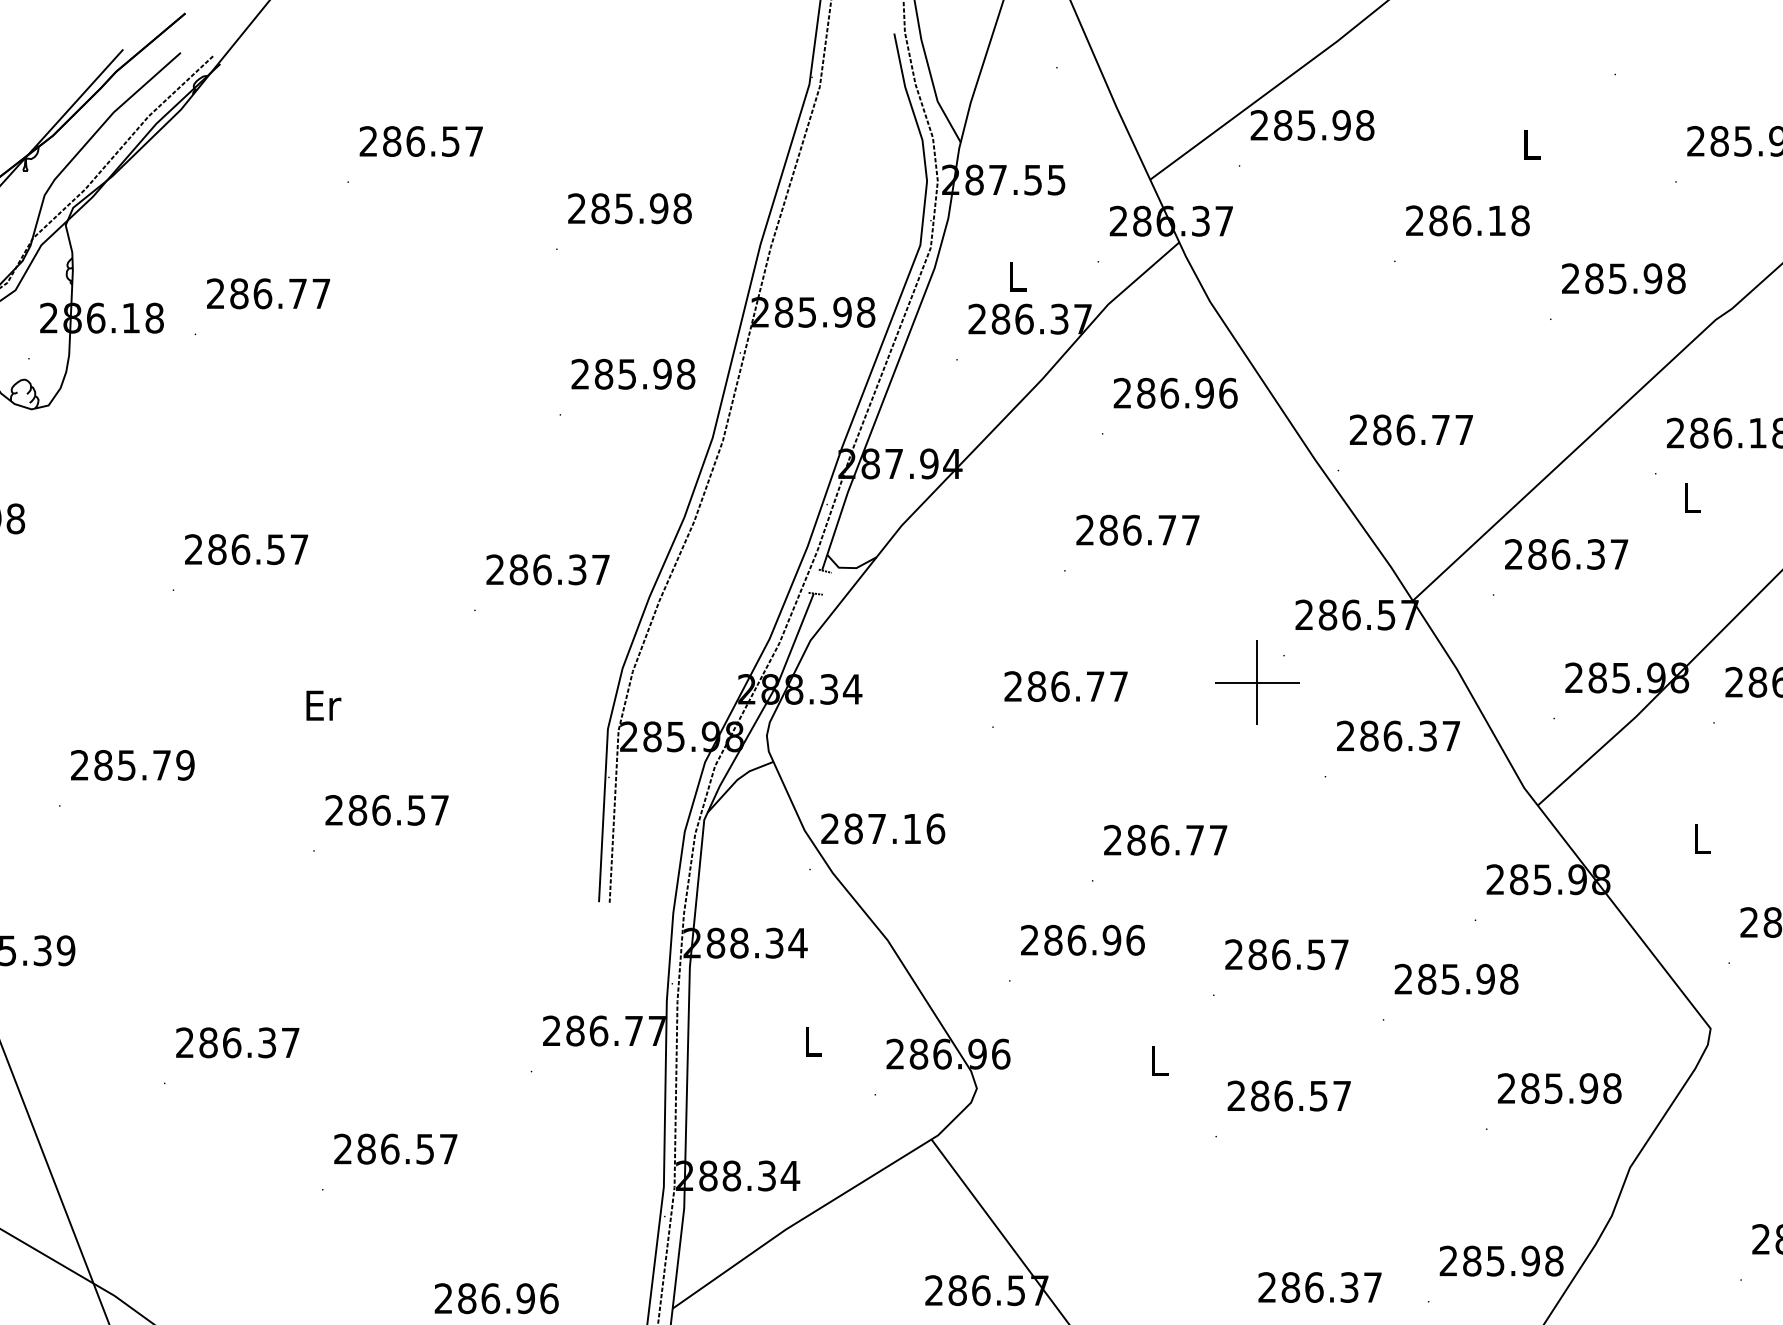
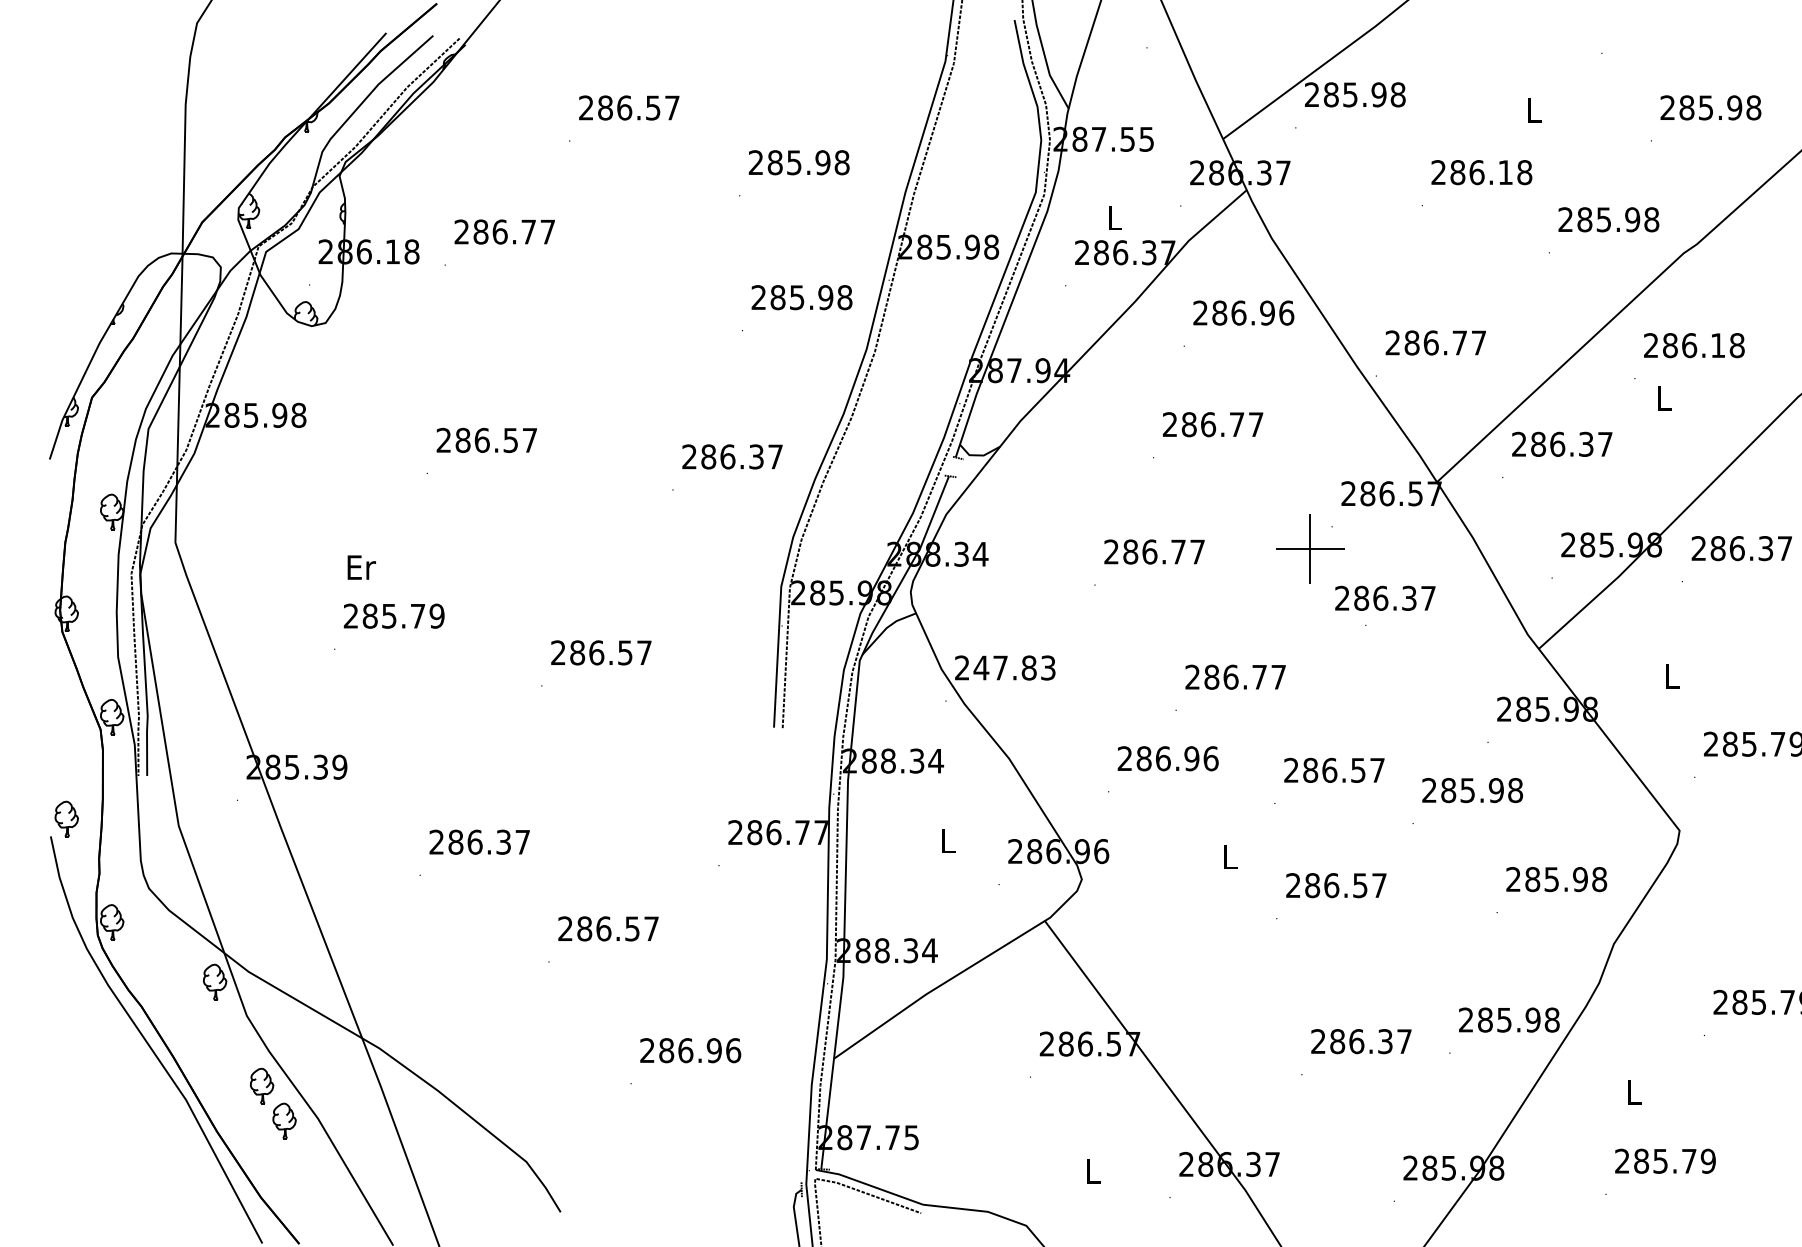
text: (323, 705) -> (361, 567), moved
text: (1398, 735) -> (1385, 597), moved
text: (894, 828) -> (1014, 667), 287.16 -> 247.83

